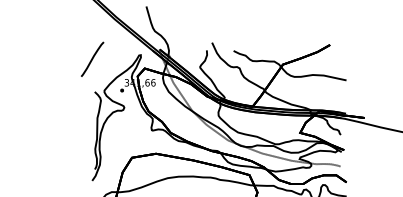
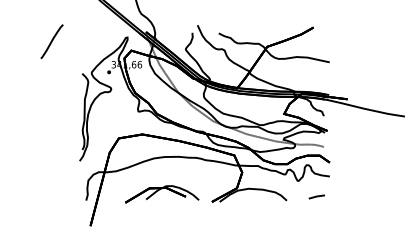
line: (91, 59) -> (51, 41), moved

